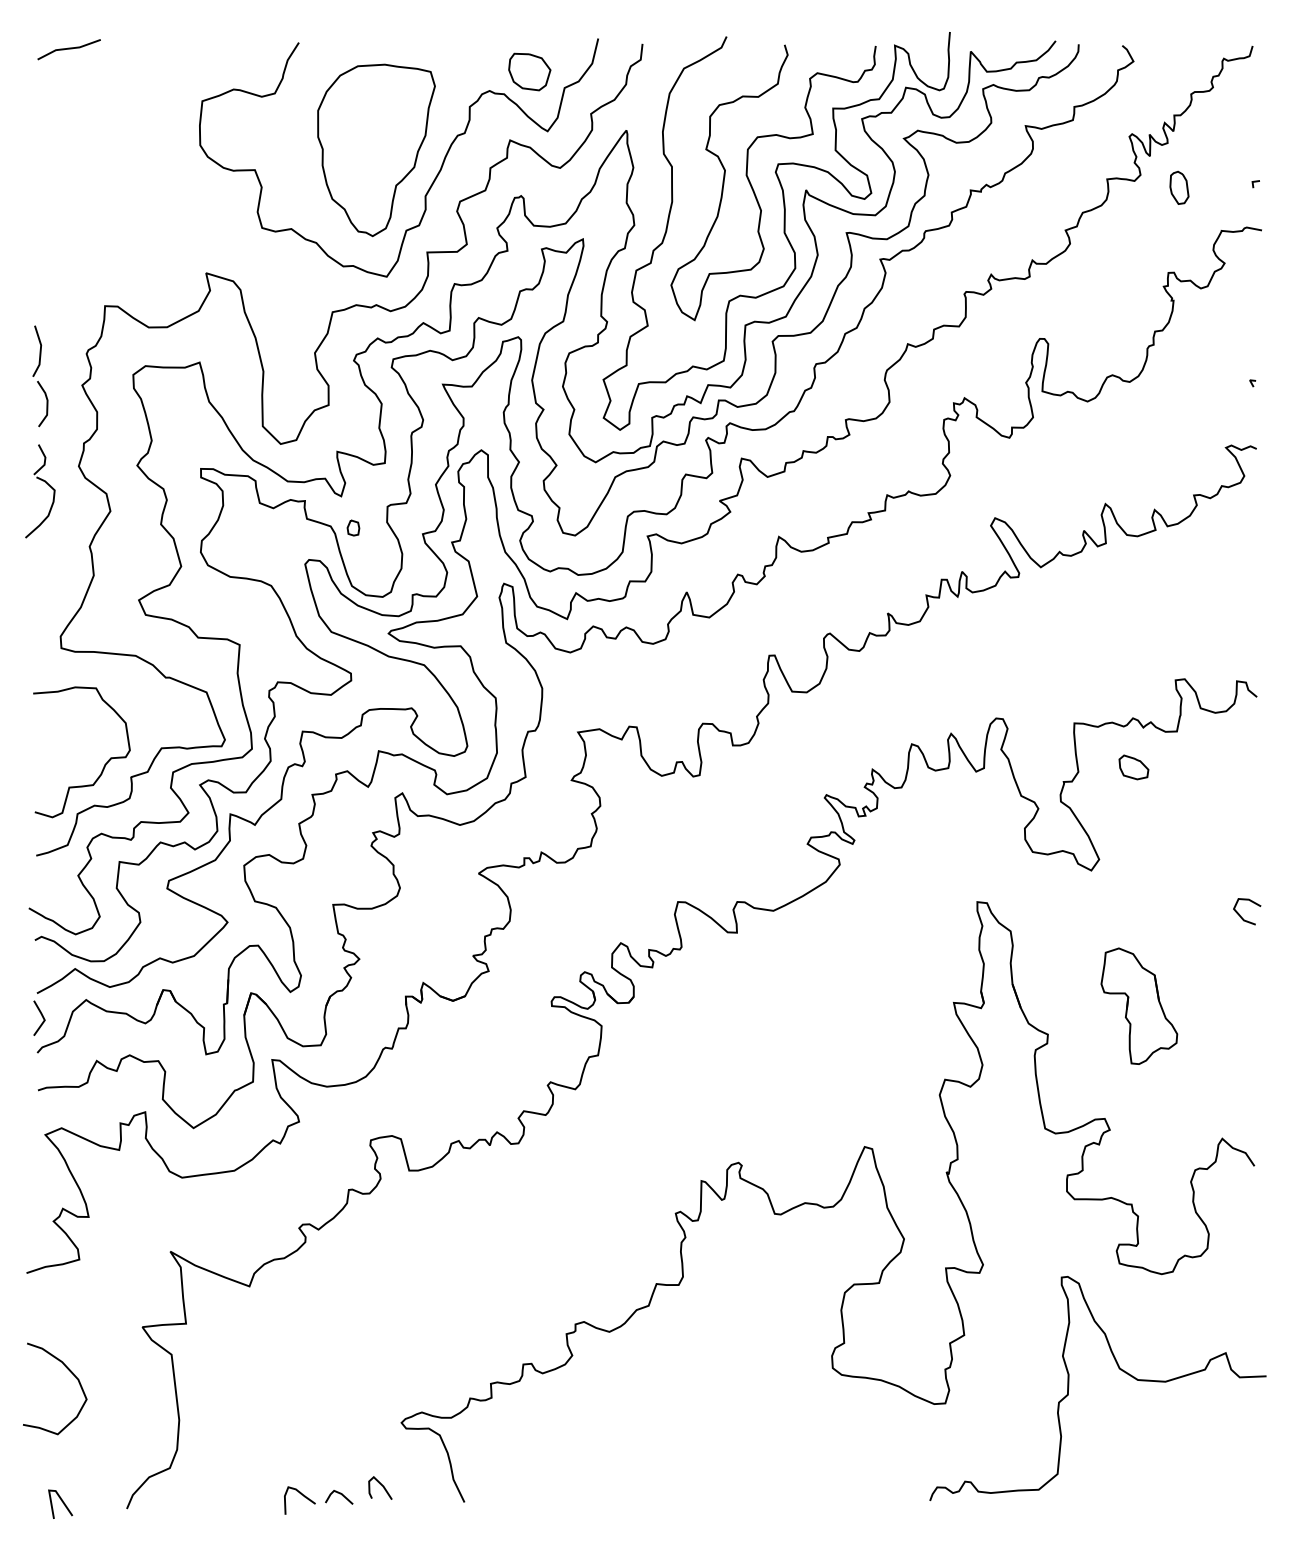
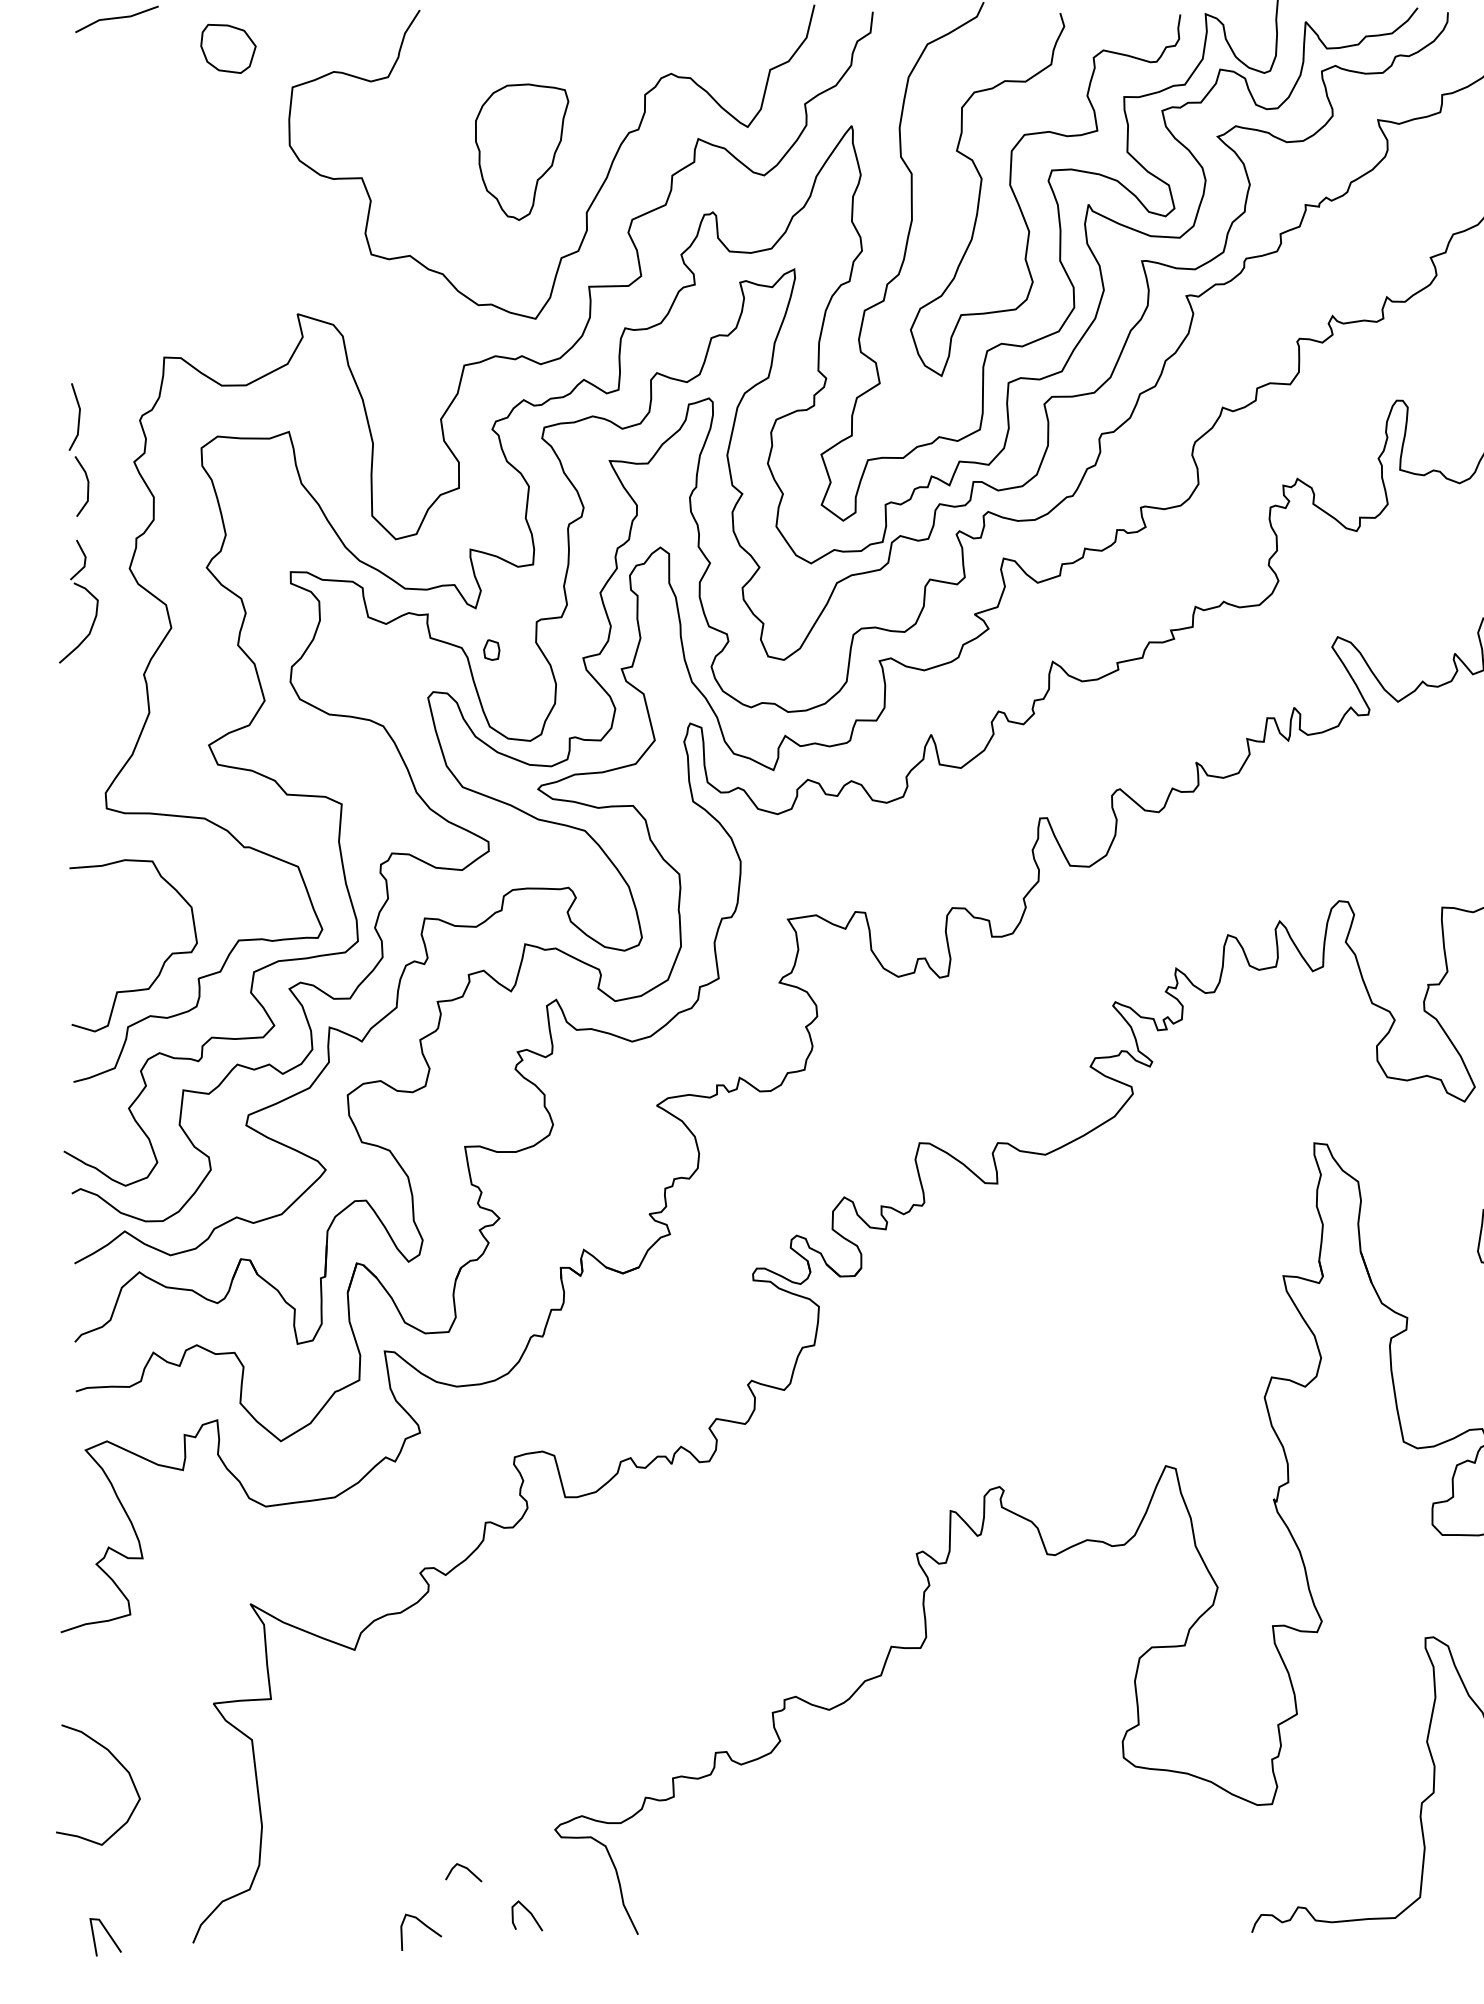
part: (529, 71) -> (228, 48), moved
part: (376, 150) -> (522, 152), size x0.6
line: (41, 1016) -> (80, 1294), removed
line: (341, 1495) -> (466, 1870), moved

